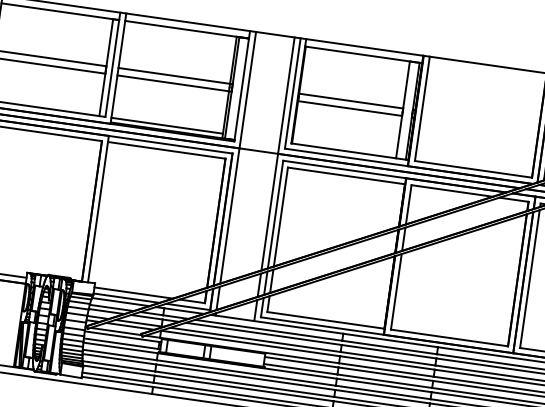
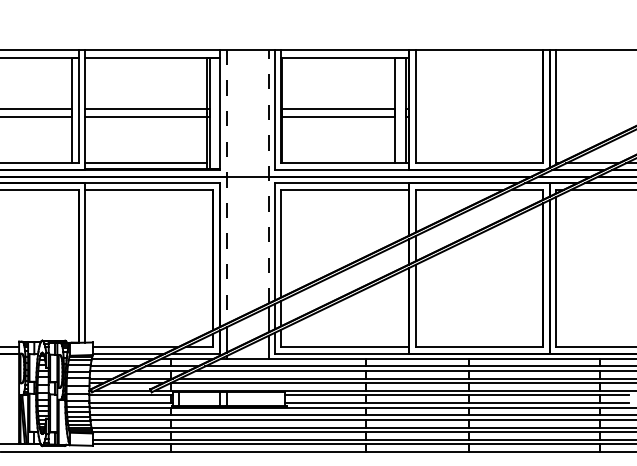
line: (277, 153) -> (268, 176), solid -> dashed
line: (238, 157) -> (226, 186), solid -> dashed

